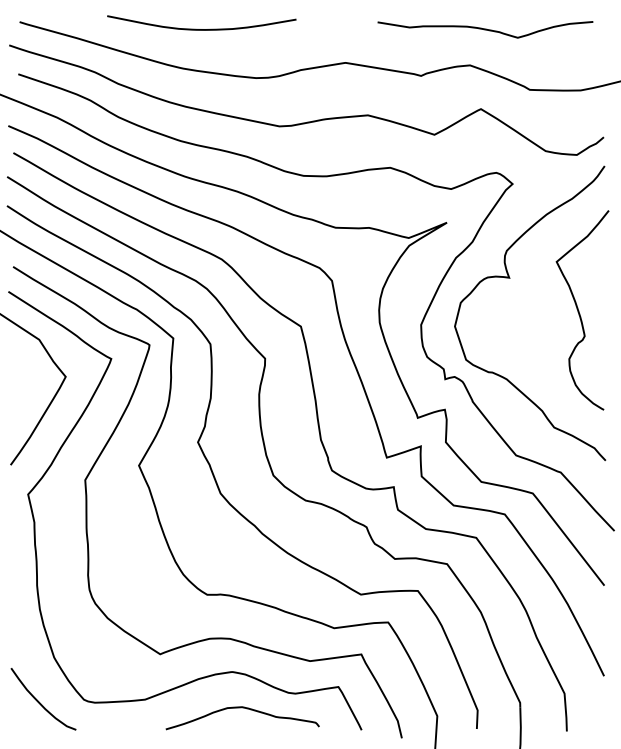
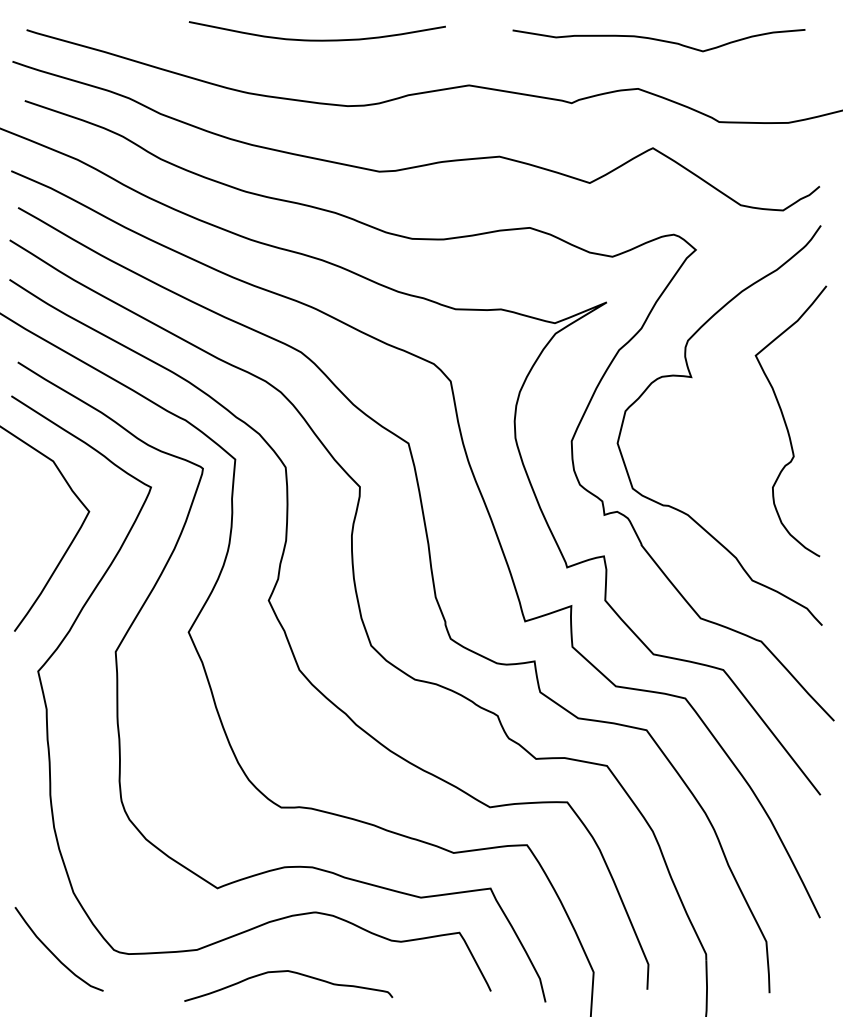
curve: (201, 29) -> (316, 40), moved
curve: (246, 709) -> (293, 974), moved

